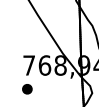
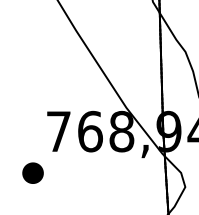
part: (27, 89) -> (33, 173), moved

